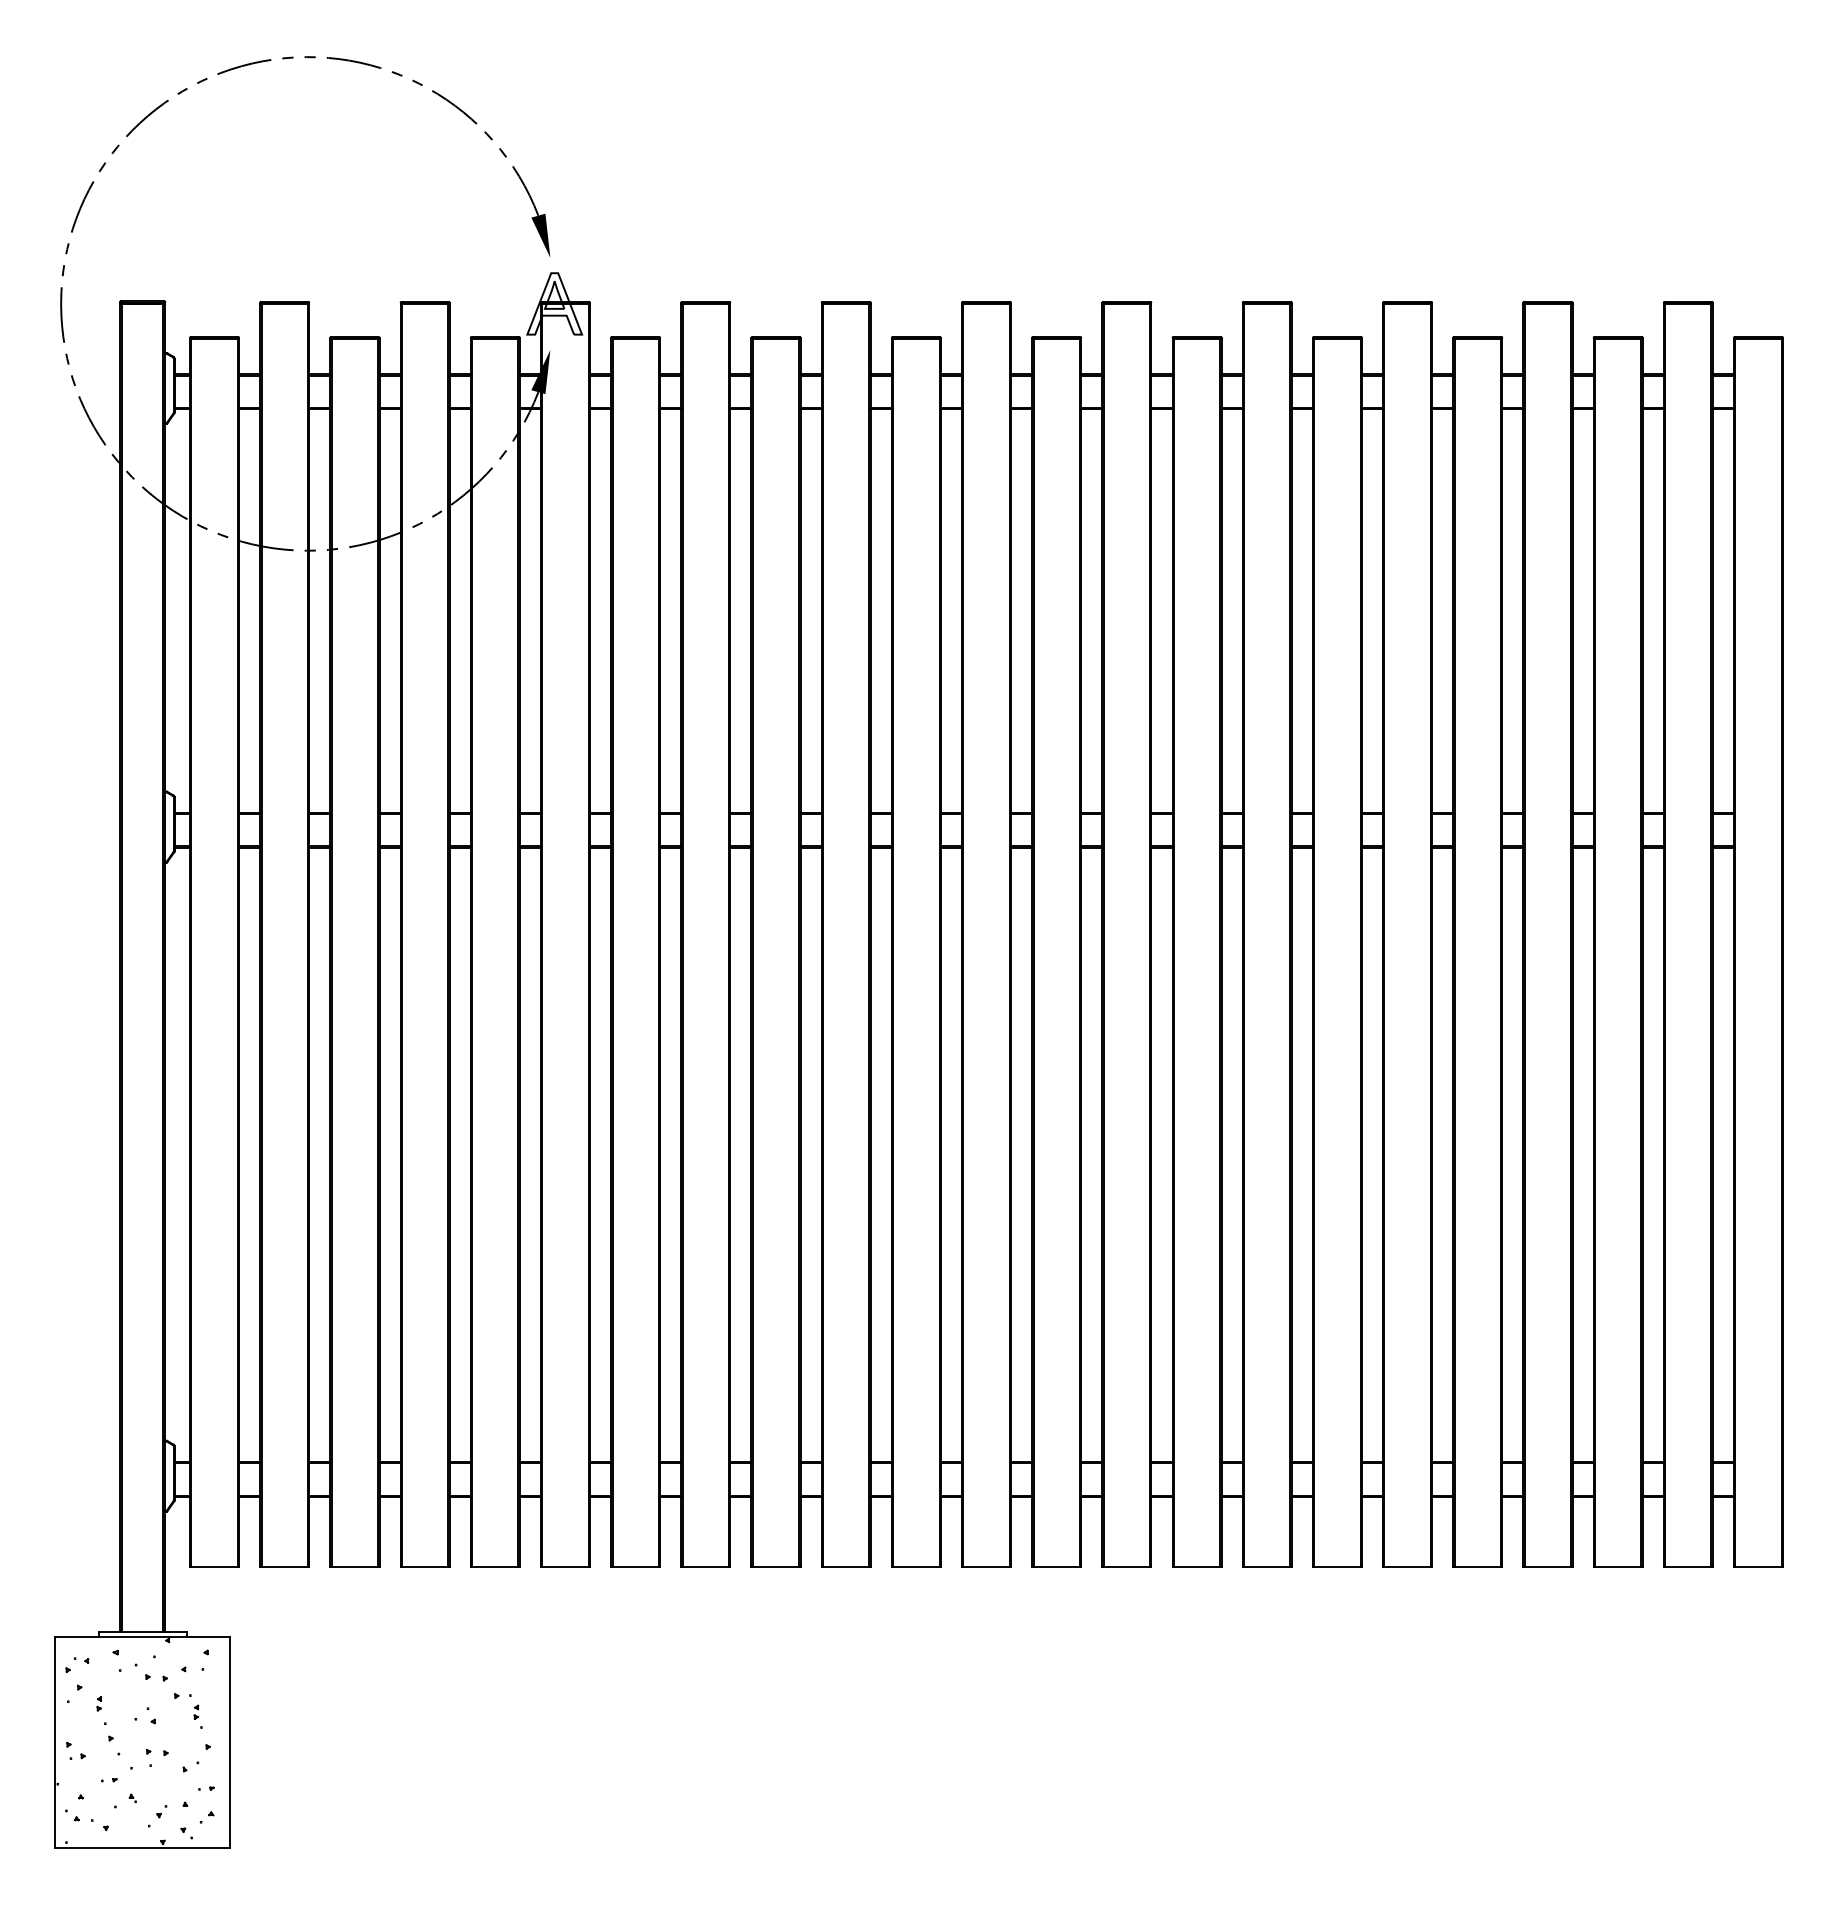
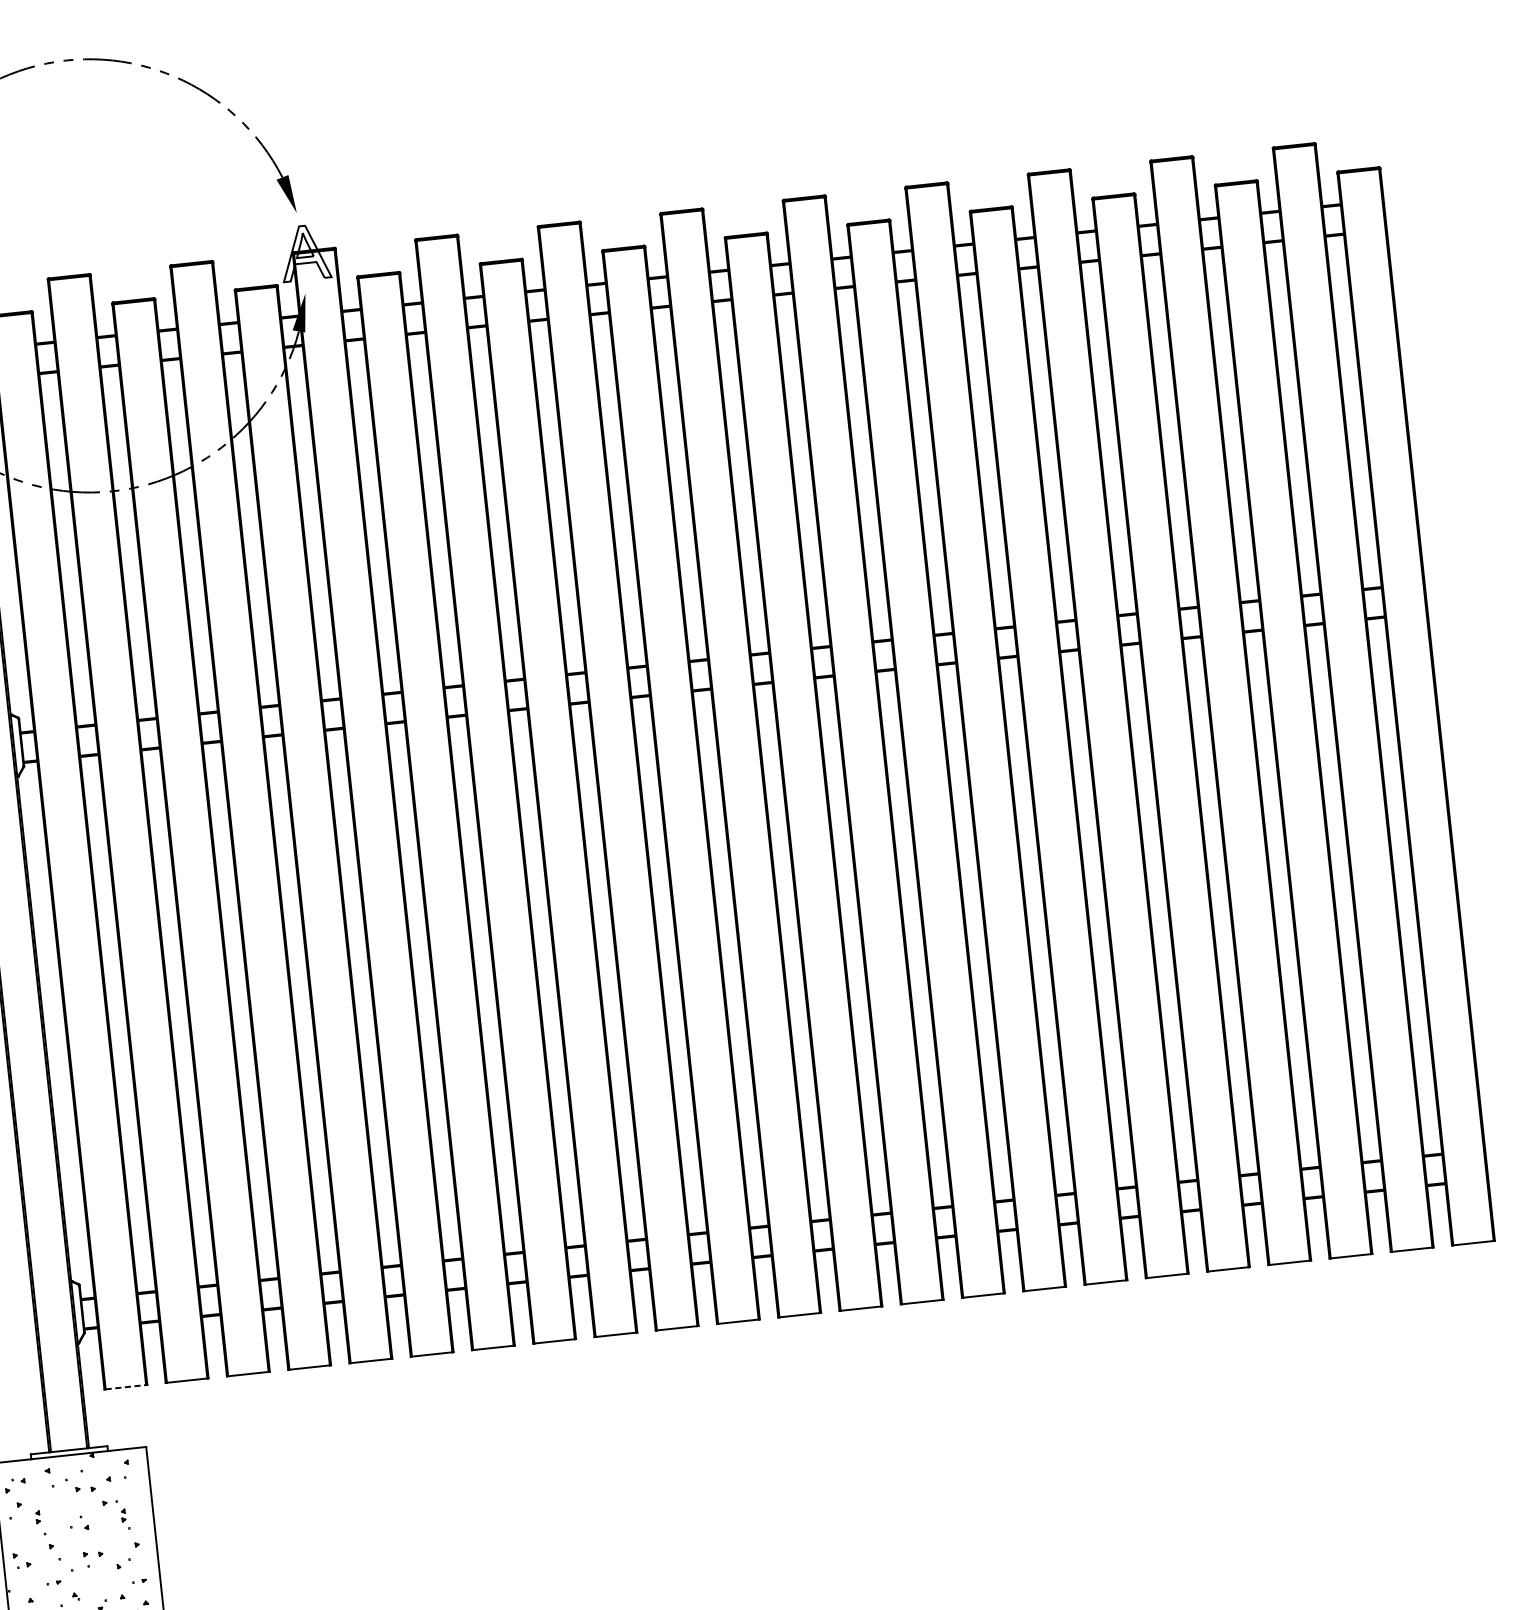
line: (215, 1567) -> (126, 1387), solid -> dashed

